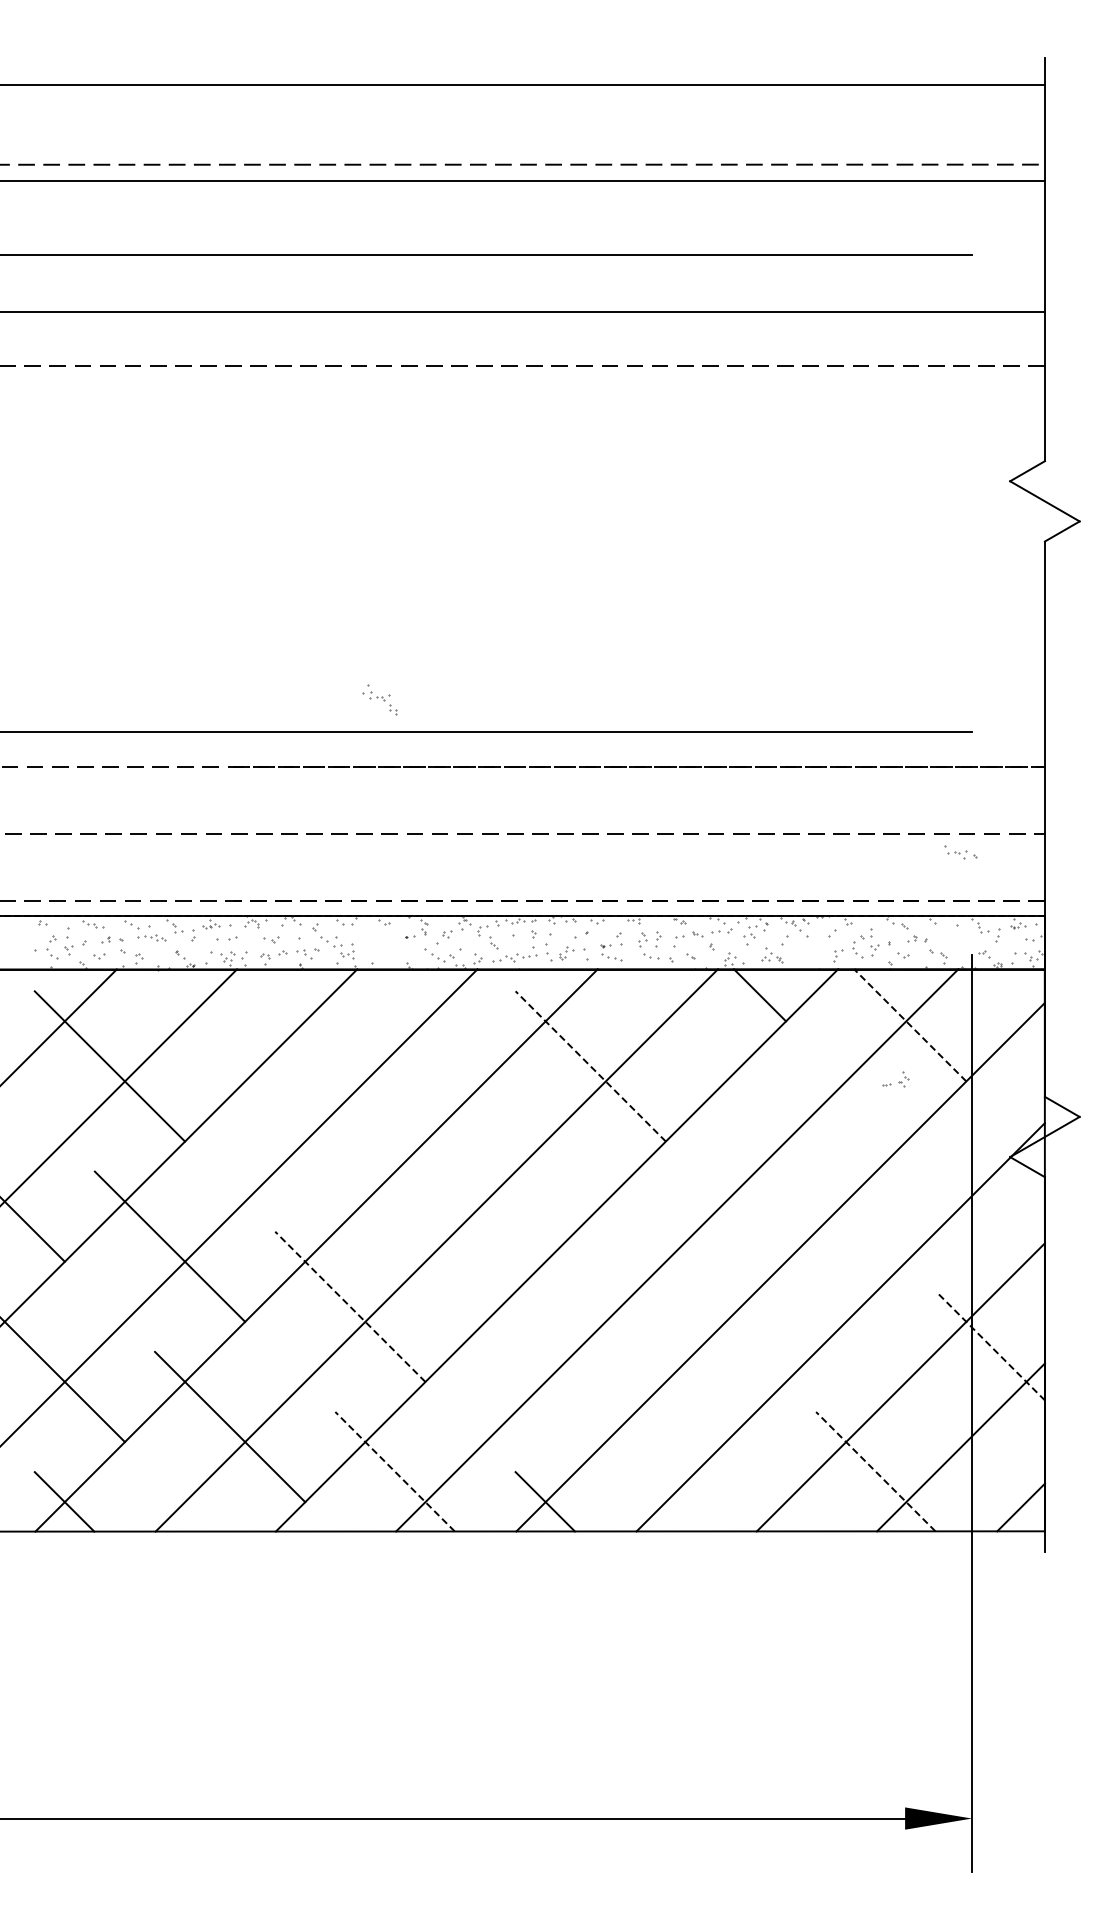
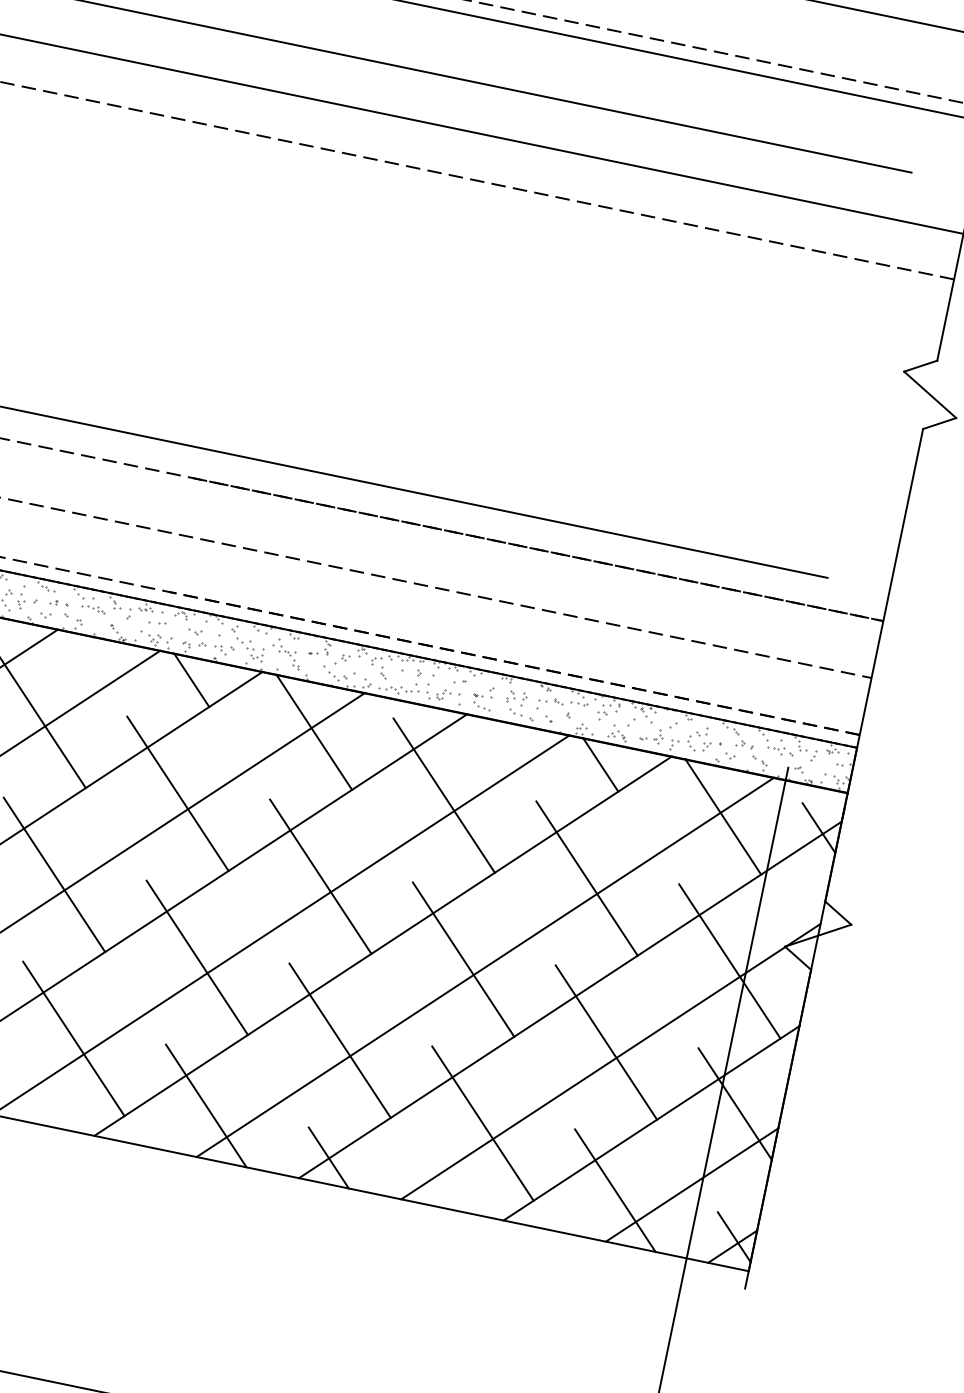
part: (379, 699) -> (286, 653), moved
part: (960, 852) -> (779, 748), moved
line: (279, 995) -> (191, 680), added
line: (1020, 1015) -> (818, 828), added
line: (909, 1024) -> (722, 816), dashed -> solid
line: (429, 1025) -> (314, 732), added
line: (590, 1066) -> (443, 795), dashed -> solid
part: (895, 1079) -> (651, 735), moved
line: (290, 1126) -> (178, 793), added
line: (770, 1126) -> (586, 878), added
line: (470, 1186) -> (320, 876), added
line: (951, 1186) -> (730, 961), added
line: (650, 1246) -> (463, 959), added
line: (350, 1306) -> (197, 957), dashed -> solid
line: (831, 1306) -> (606, 1042), added
line: (990, 1346) -> (734, 1104), dashed -> solid
line: (530, 1366) -> (340, 1040), added
line: (710, 1426) -> (482, 1123), added
line: (394, 1471) -> (205, 1105), dashed -> solid
line: (875, 1471) -> (615, 1190), dashed -> solid
line: (1020, 1496) -> (734, 1237), added

